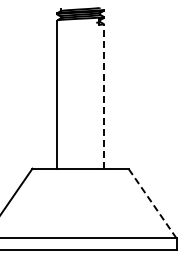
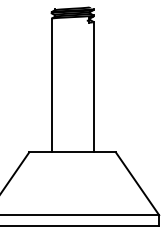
line: (103, 95) -> (93, 86), dashed -> solid
line: (152, 203) -> (137, 183), dashed -> solid

